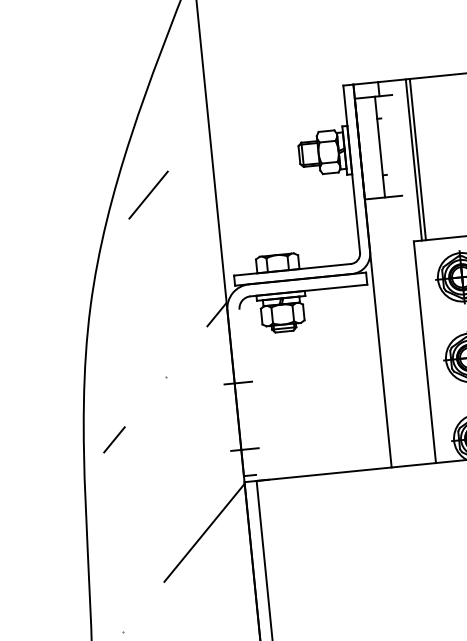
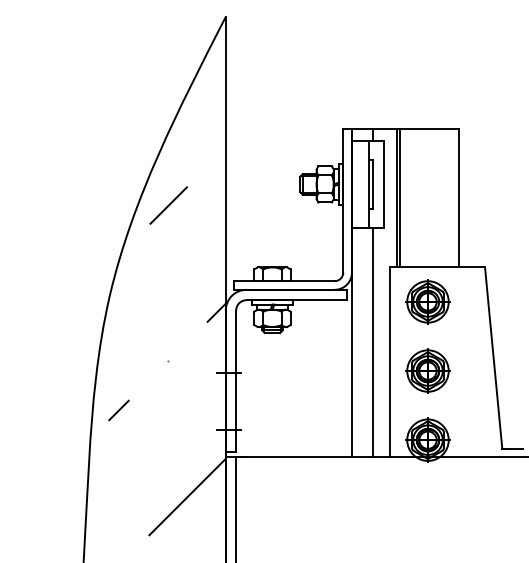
line: (396, 145) -> (383, 184), added
line: (383, 146) -> (372, 184), added
line: (403, 330) -> (373, 342), added
line: (248, 392) -> (236, 381), added

